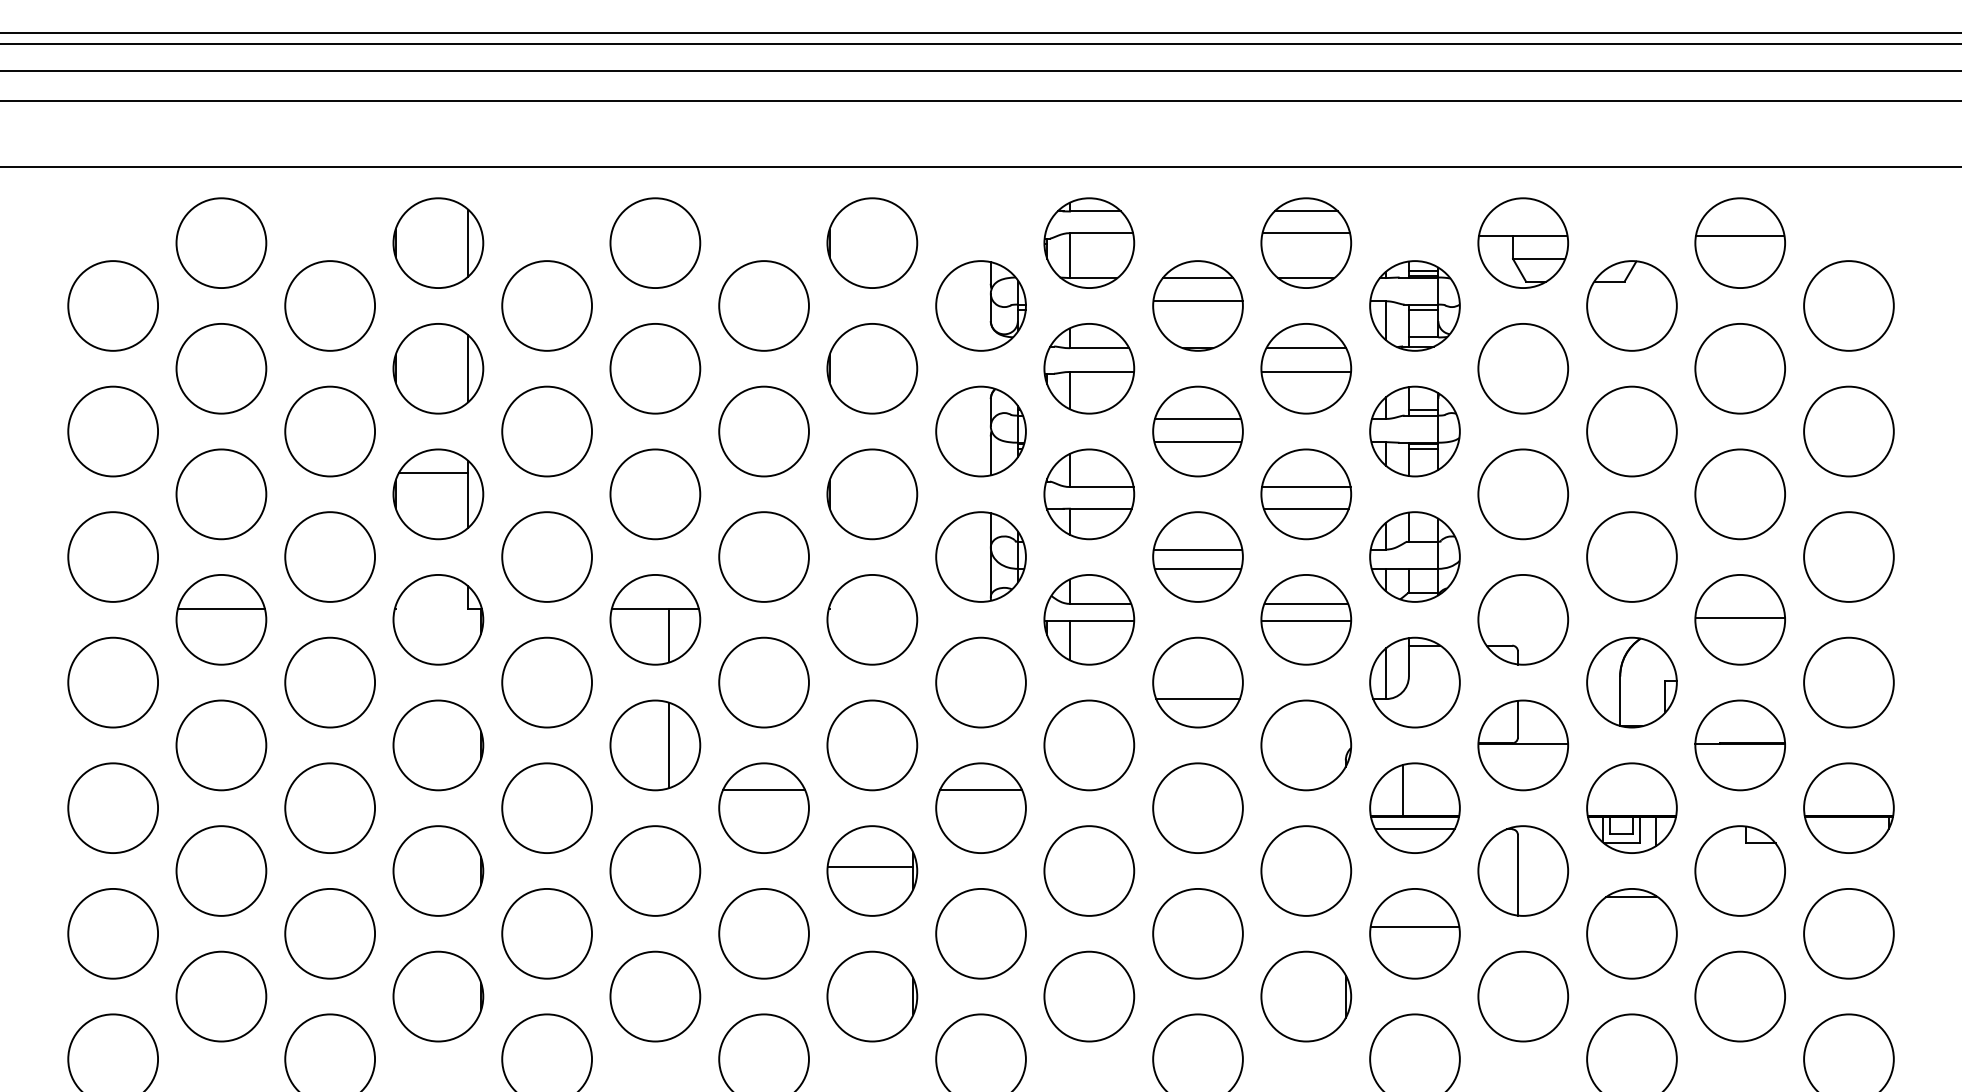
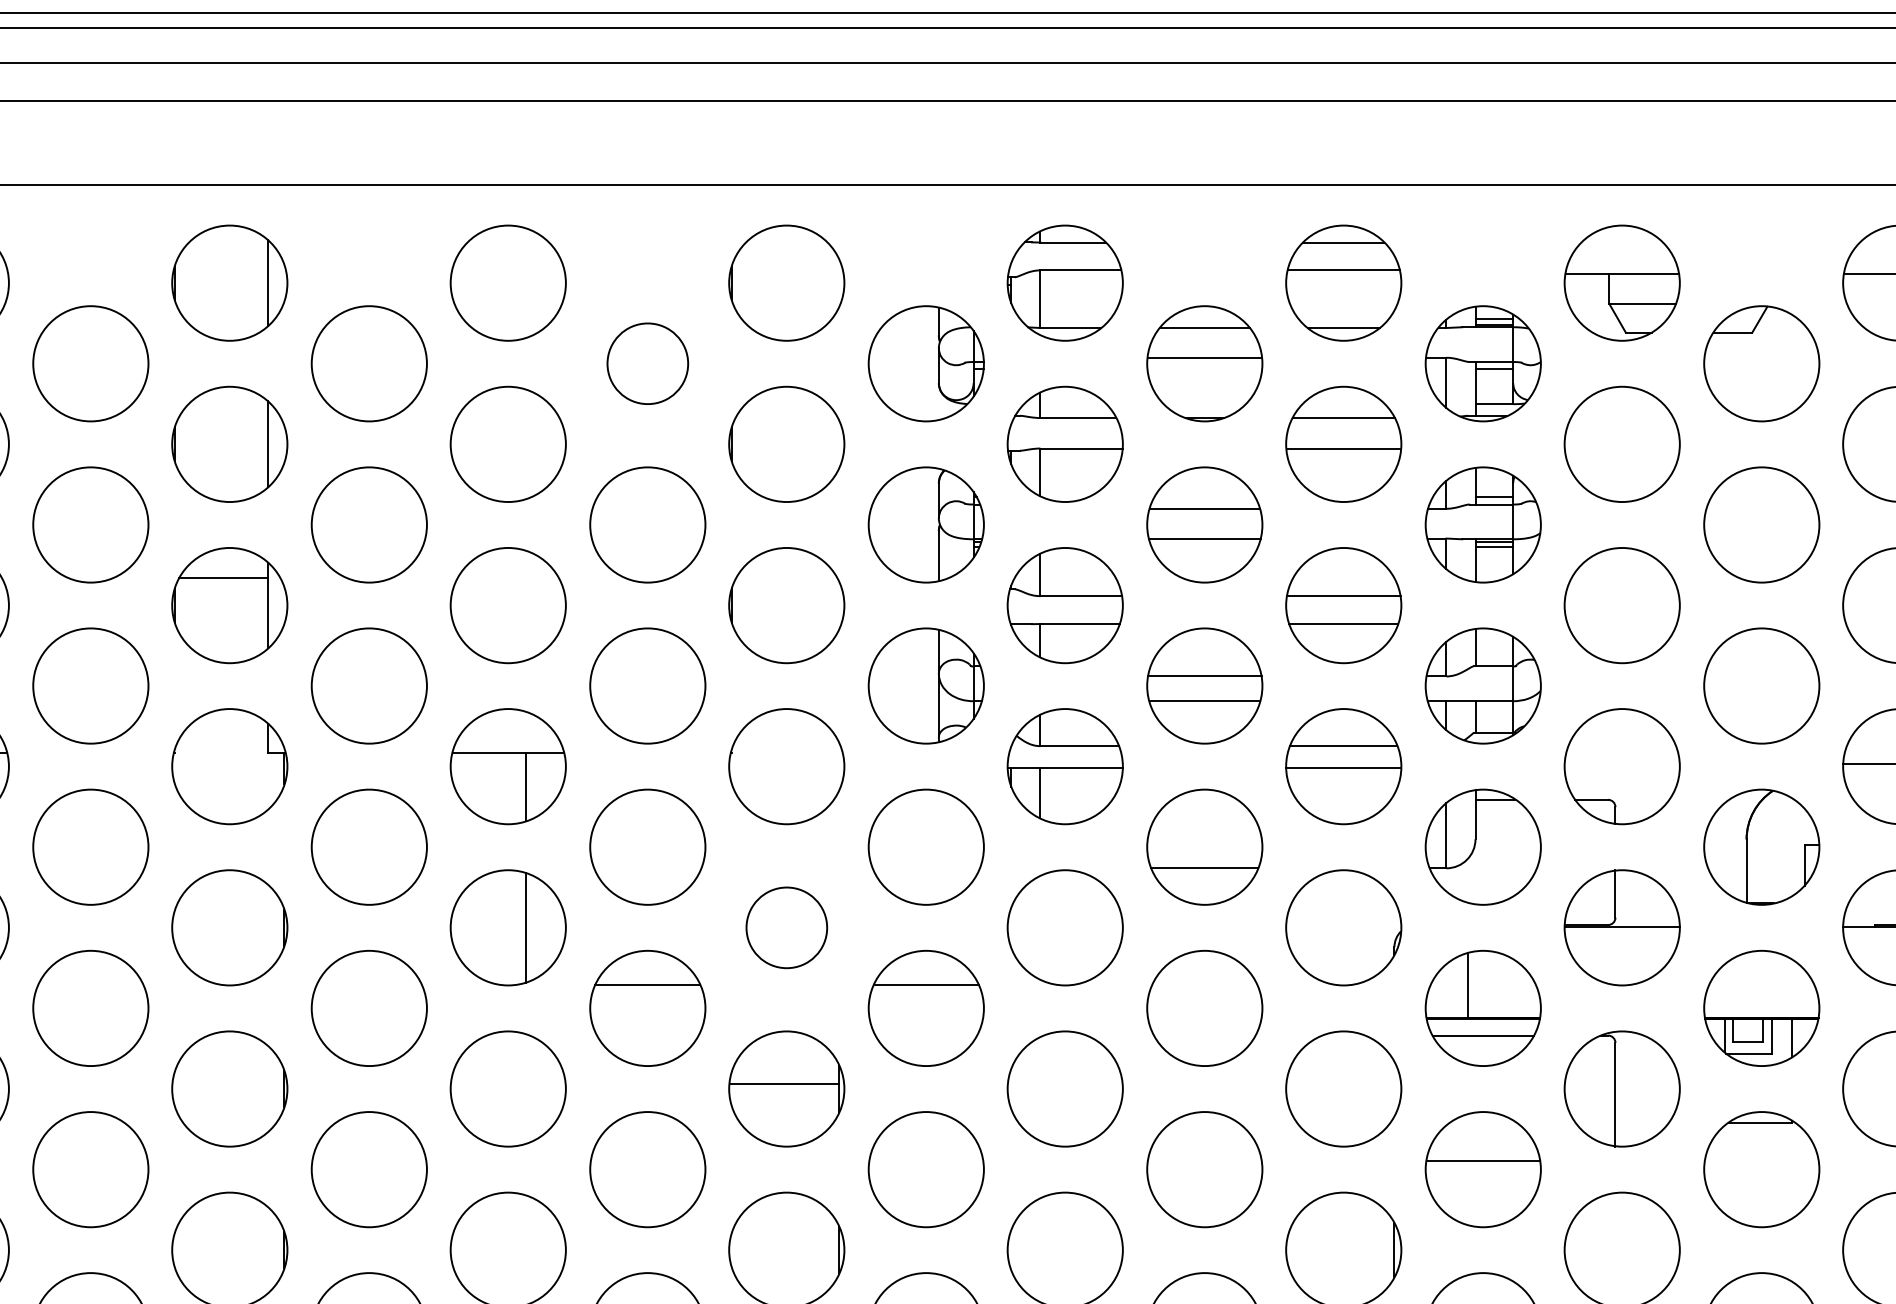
circle: (763, 305) -> (647, 363), size x0.7
circle: (872, 745) -> (786, 927), size x0.7

